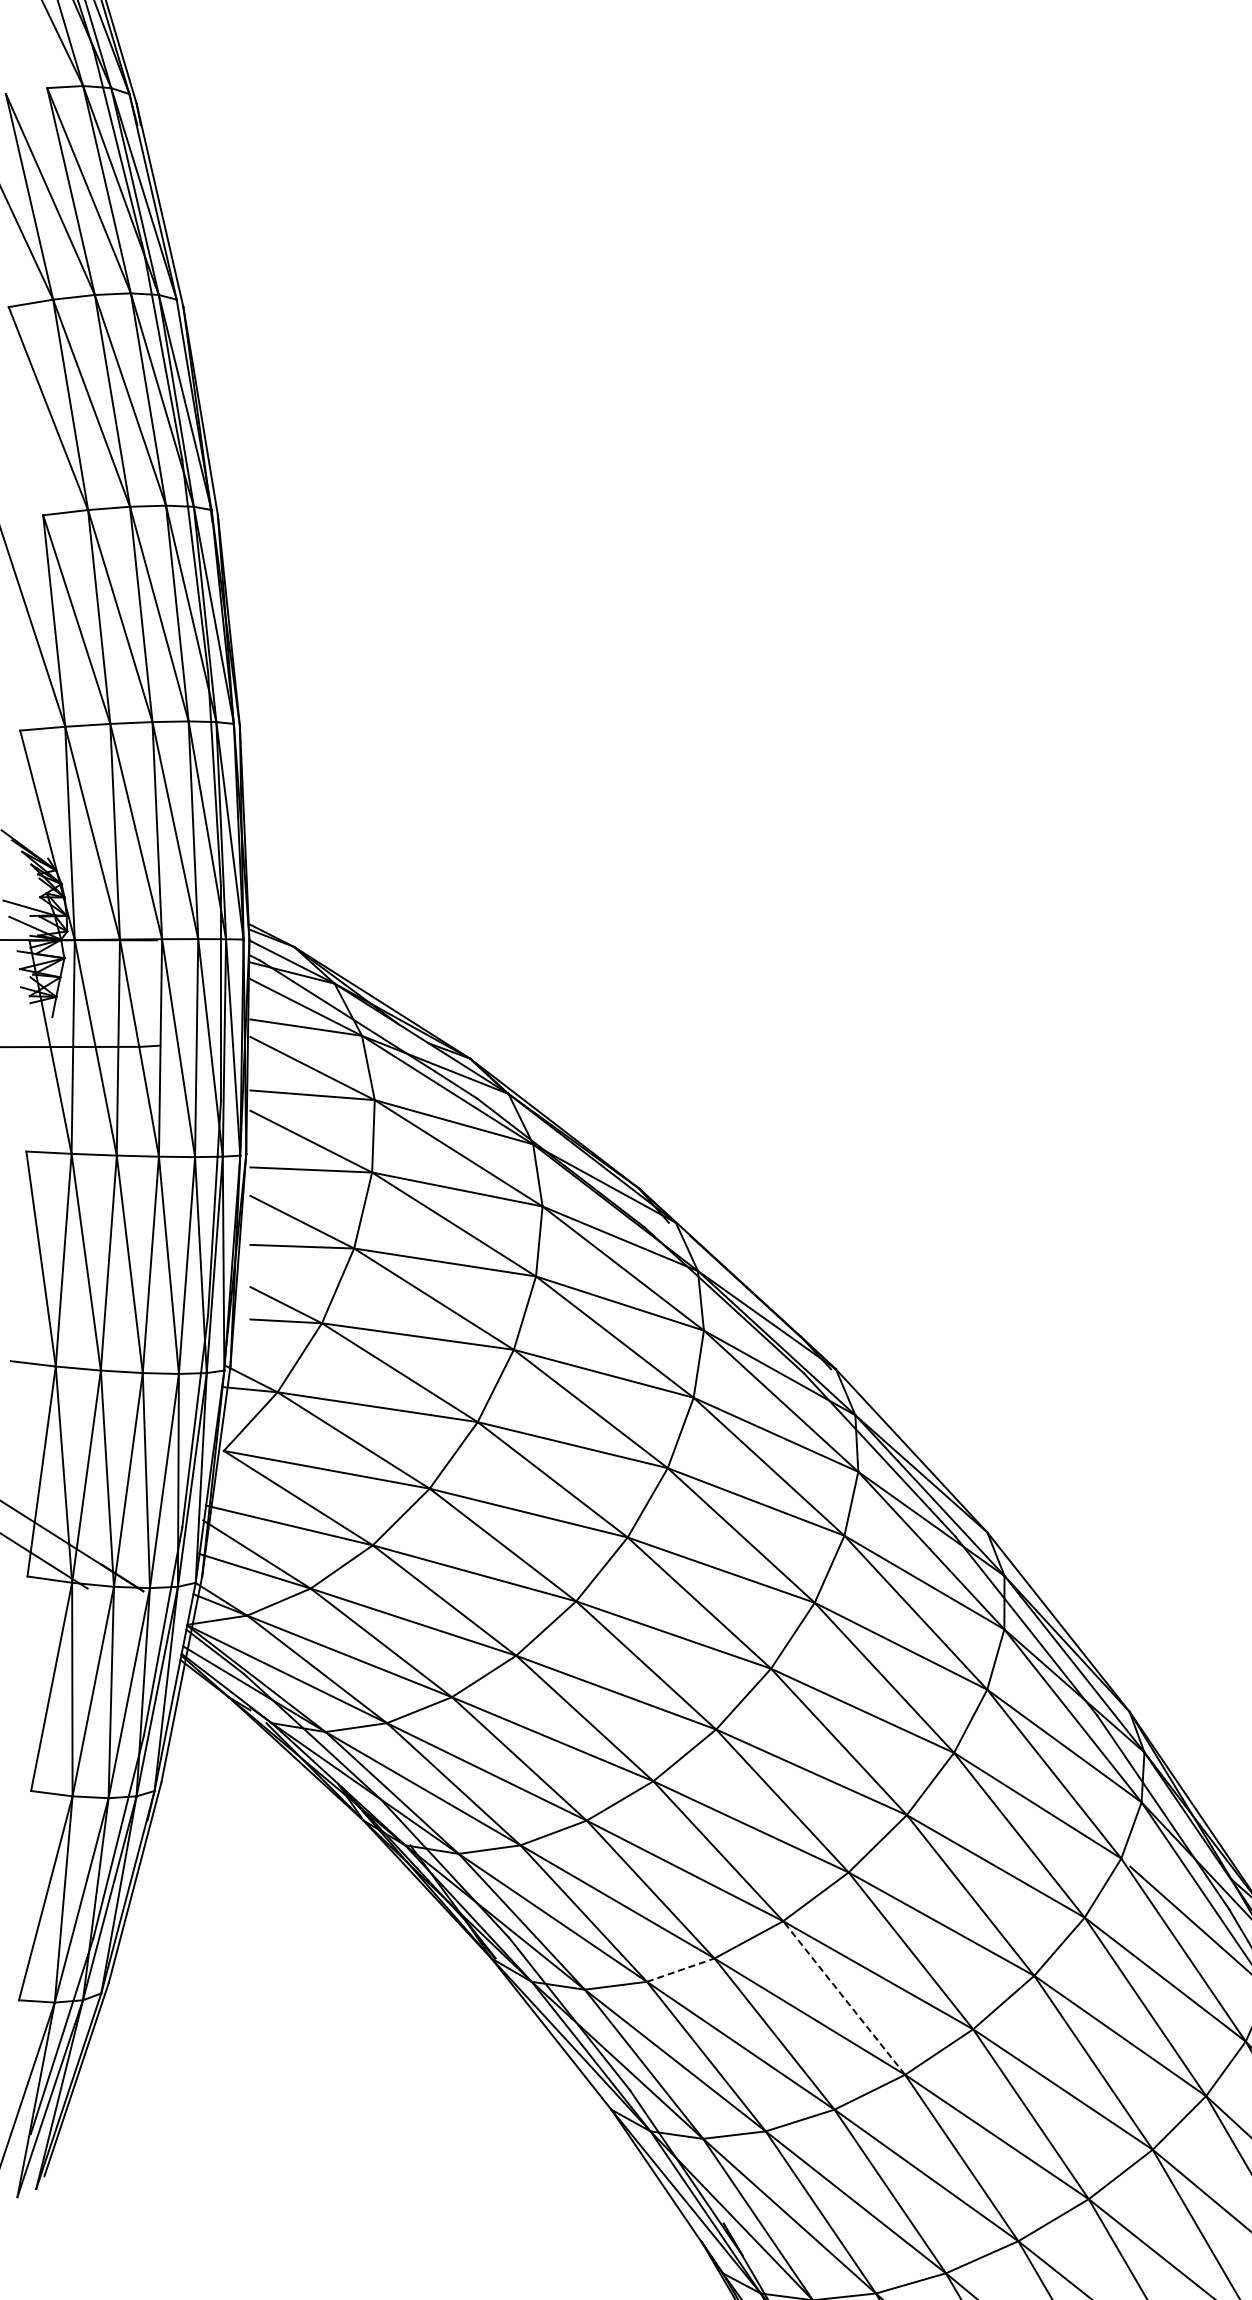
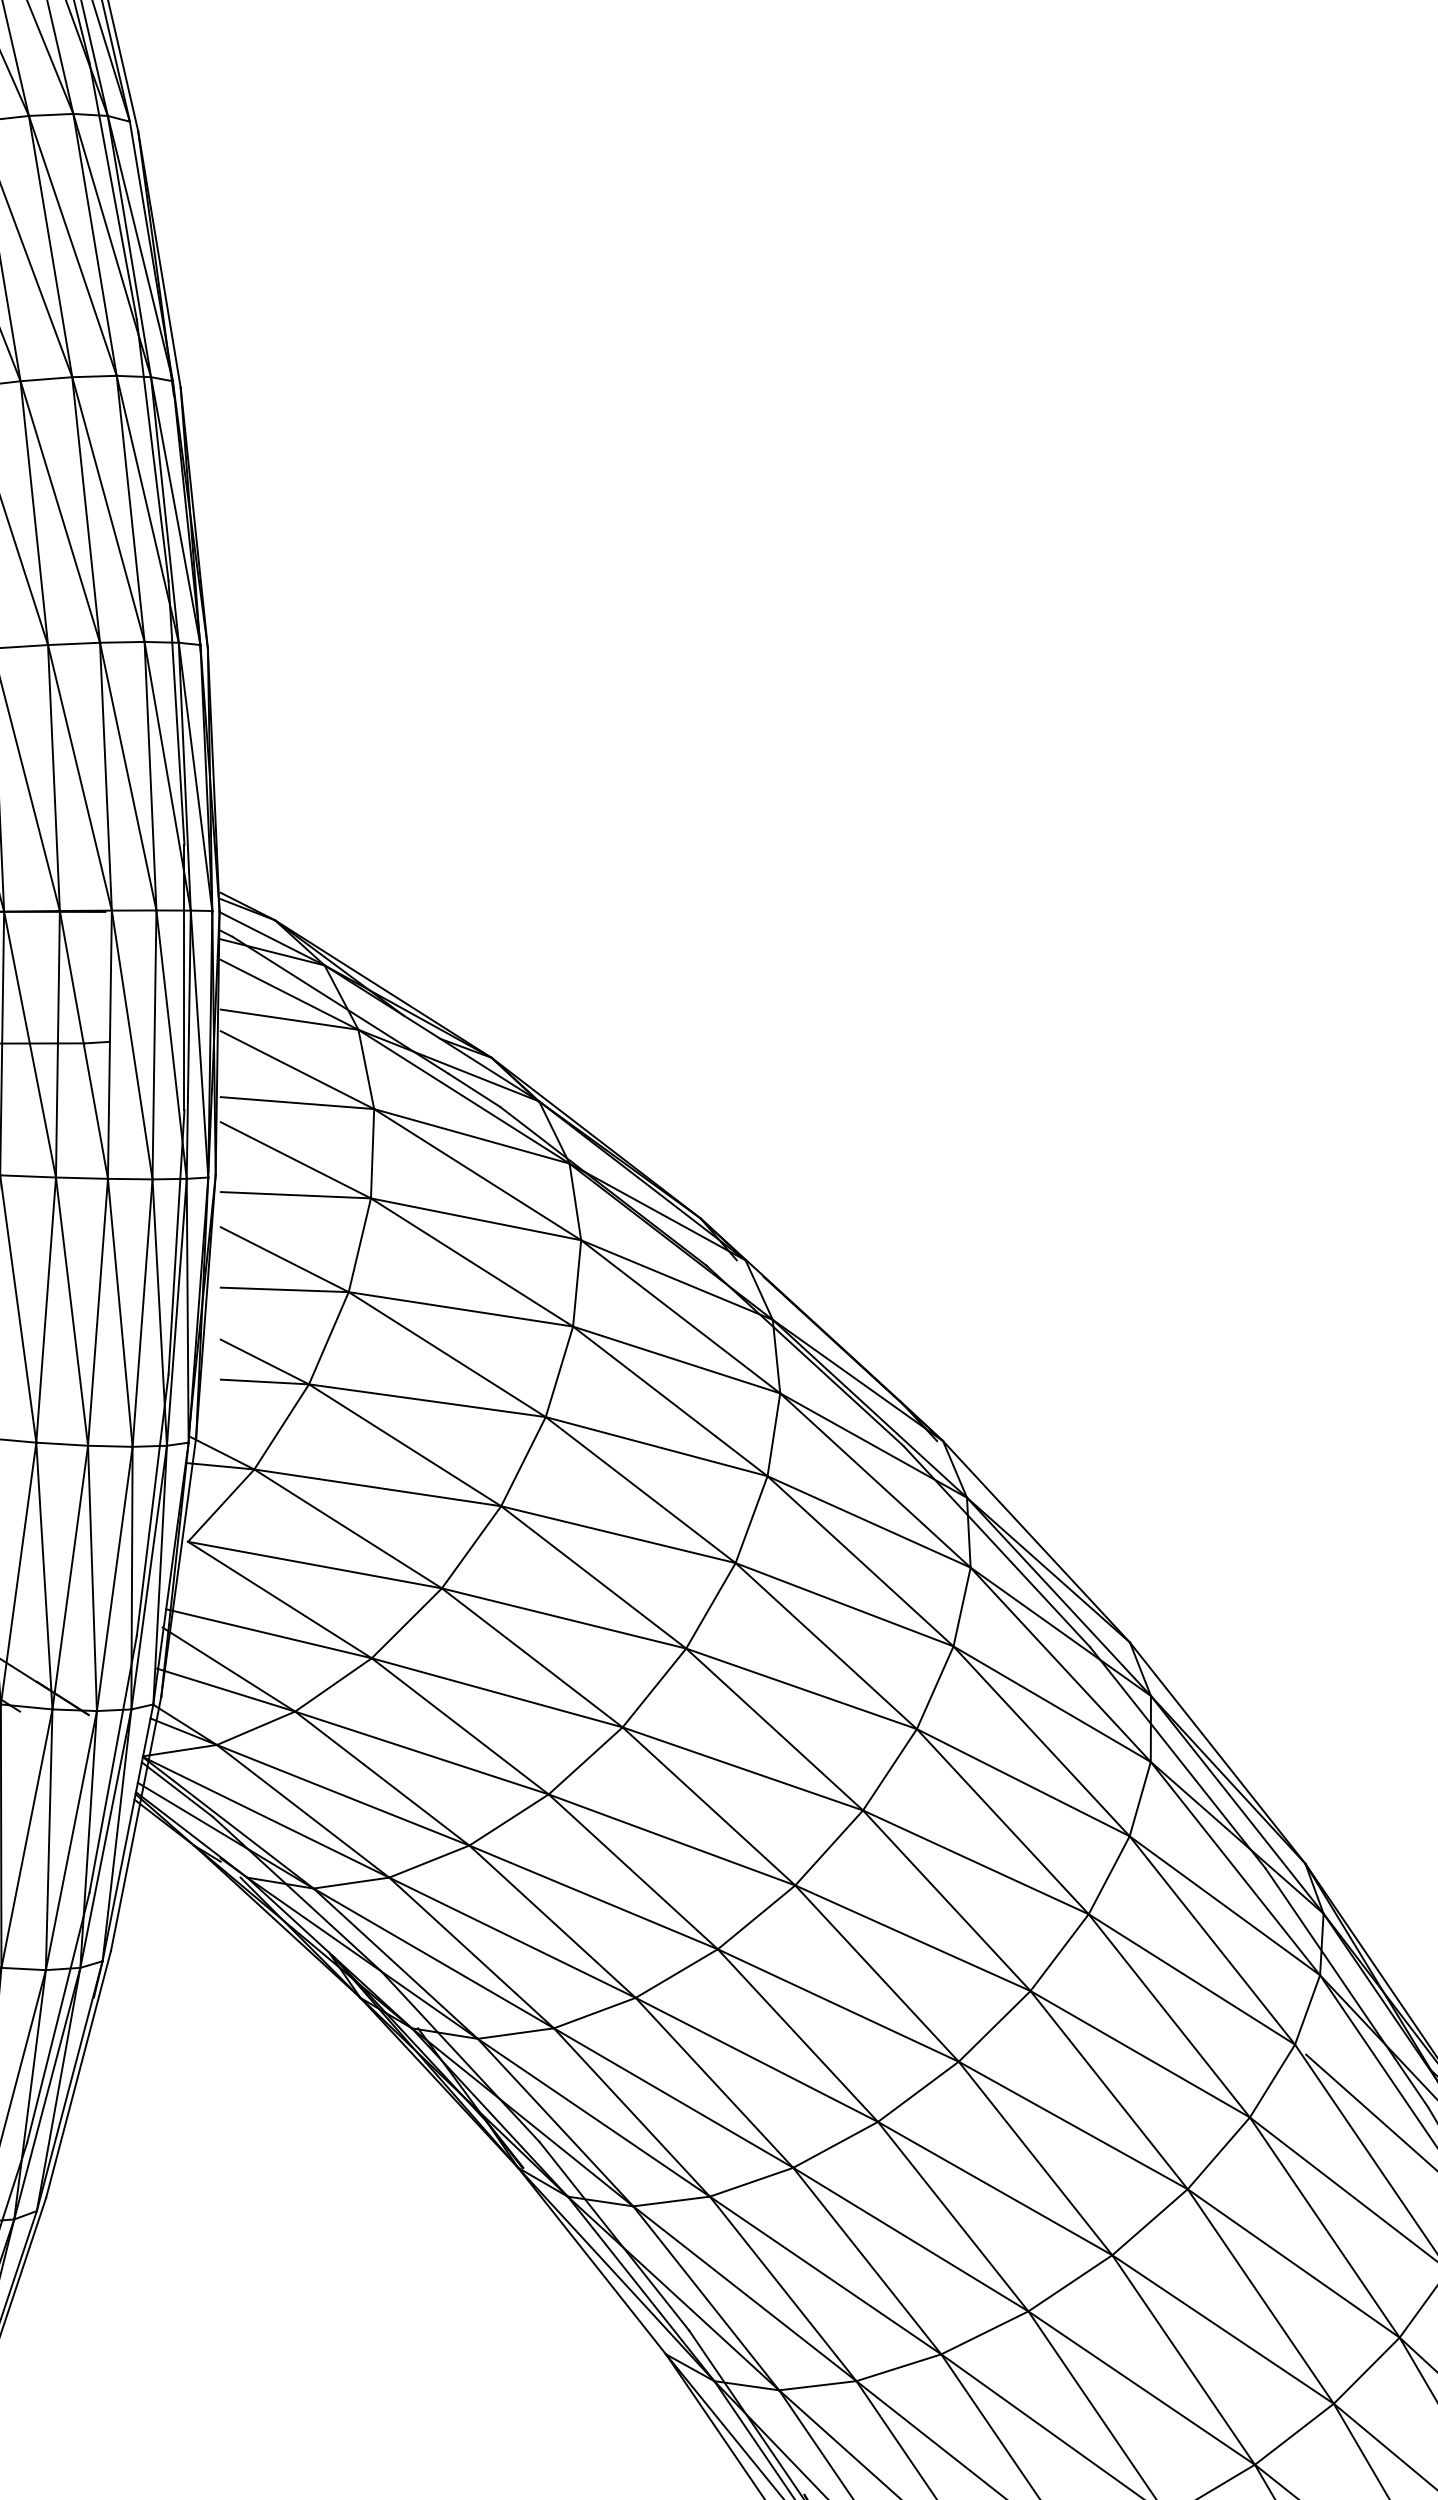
line: (680, 1970) -> (751, 2182), dashed -> solid
line: (843, 1997) -> (952, 2215), dashed -> solid

